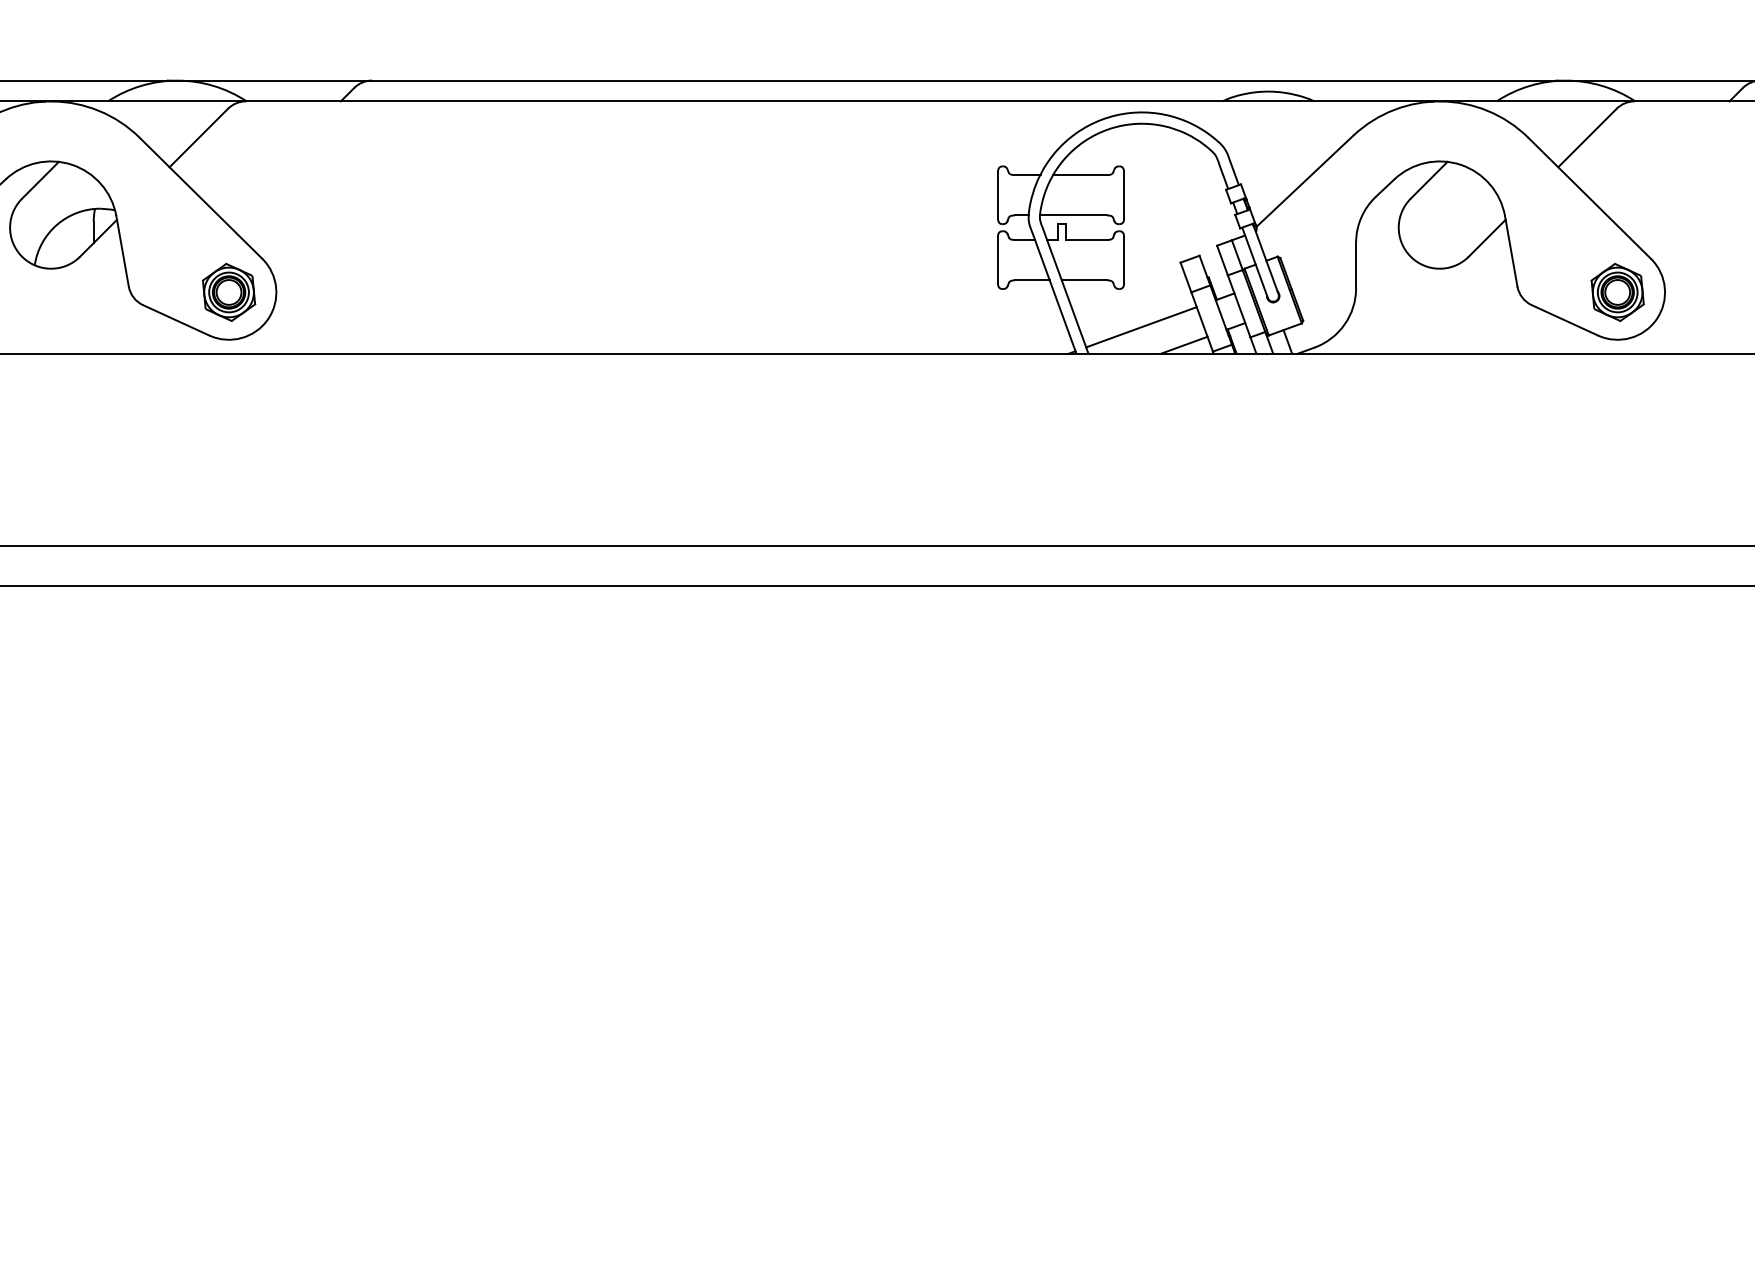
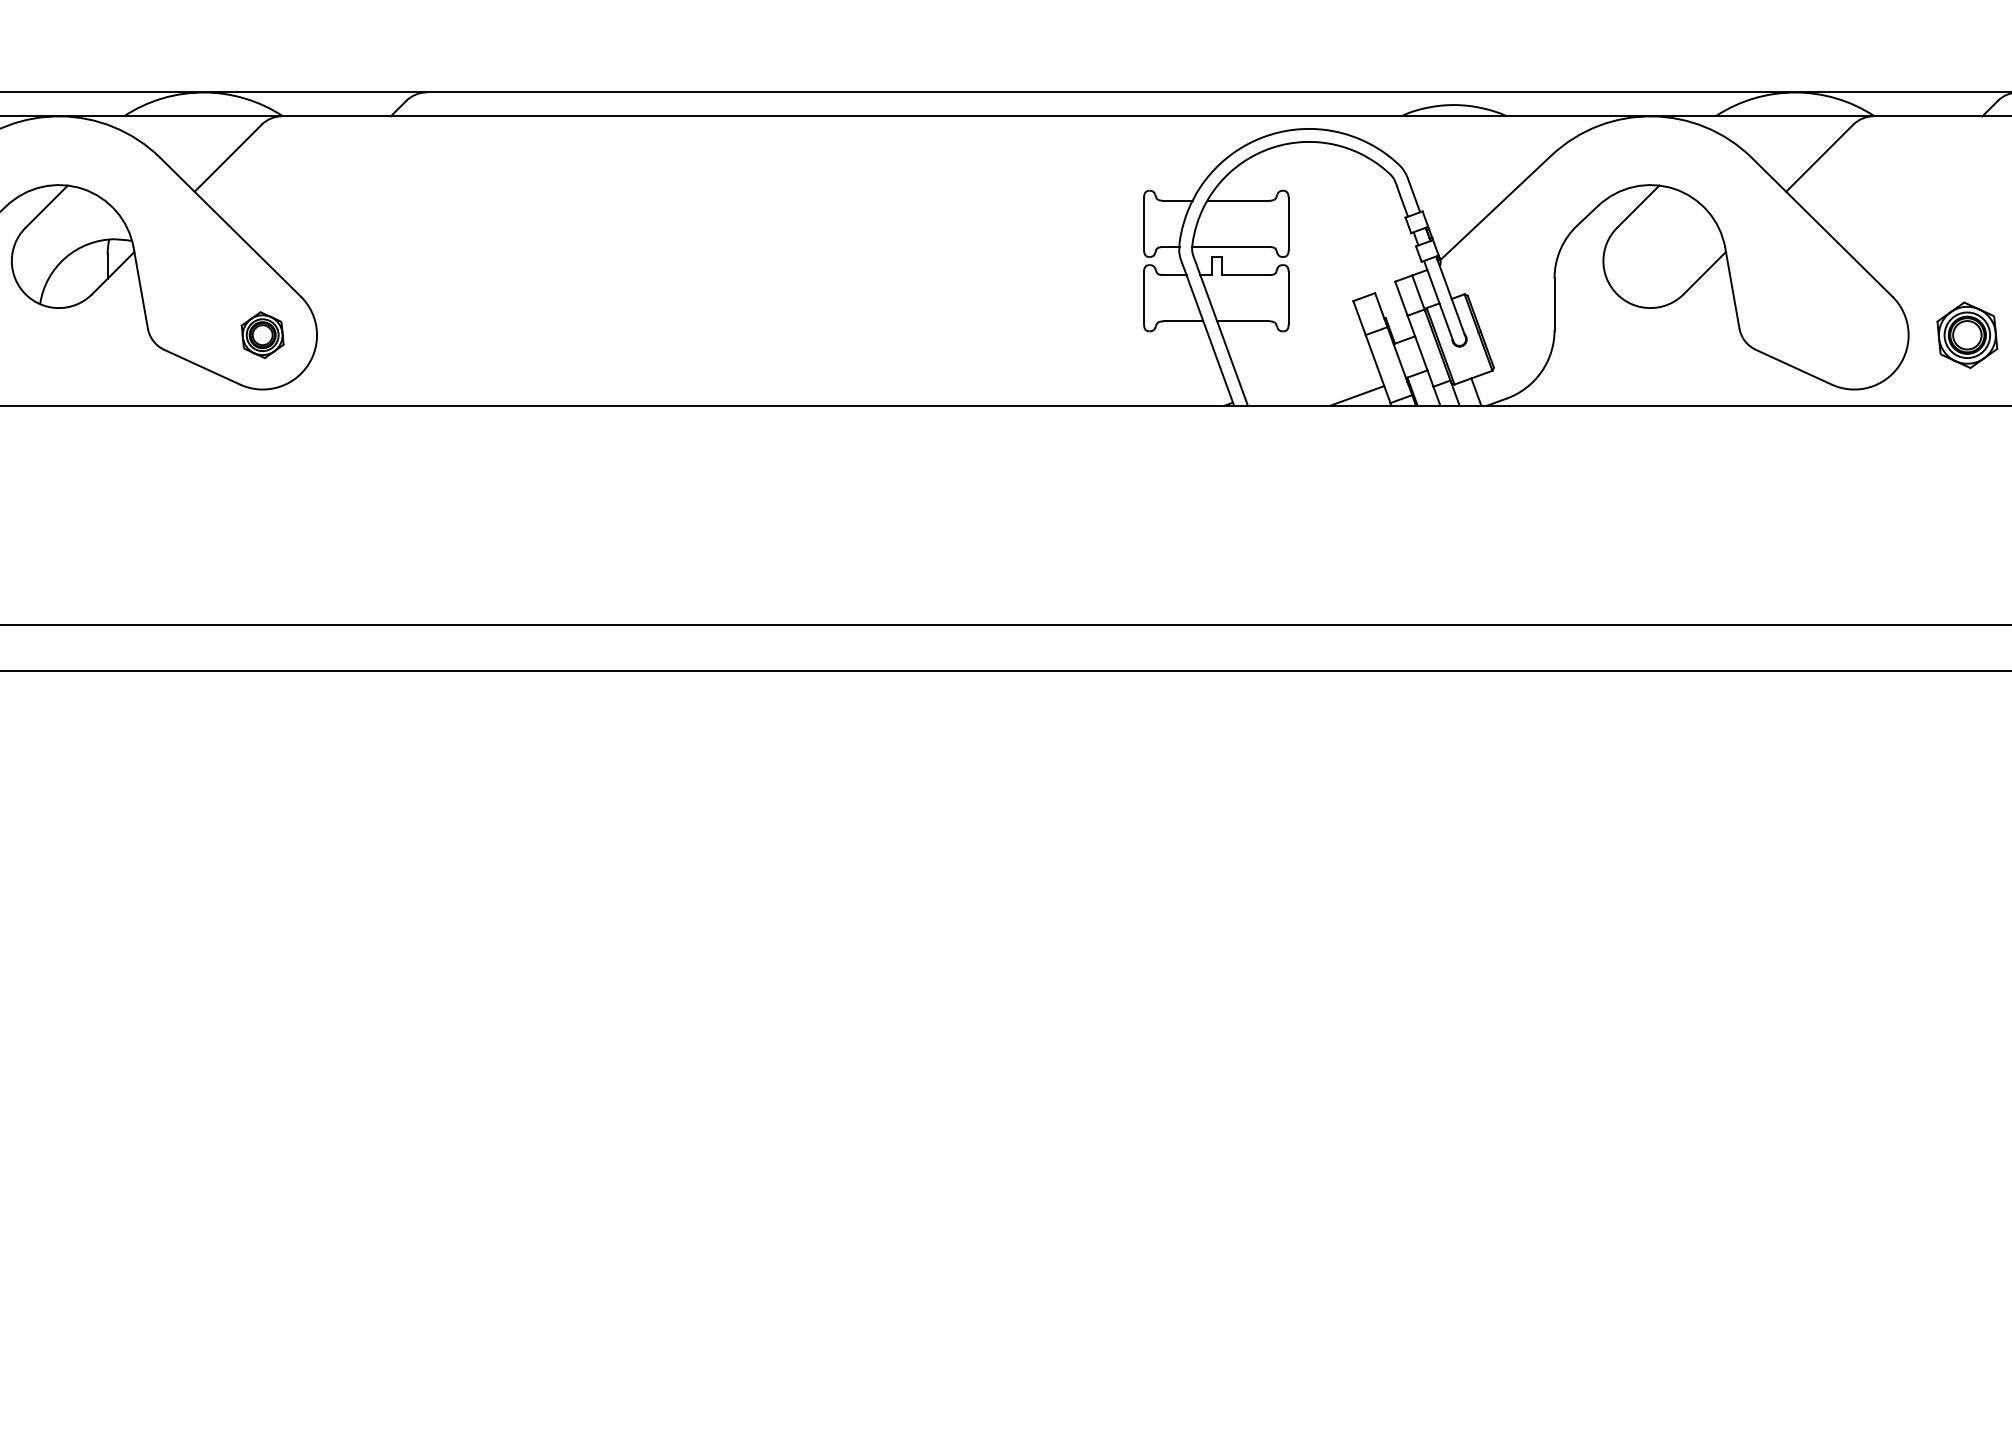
part: (228, 291) -> (262, 334), size x0.7
part: (1617, 291) -> (1967, 334), moved
line: (1141, 327) -> (1308, 375), removed

